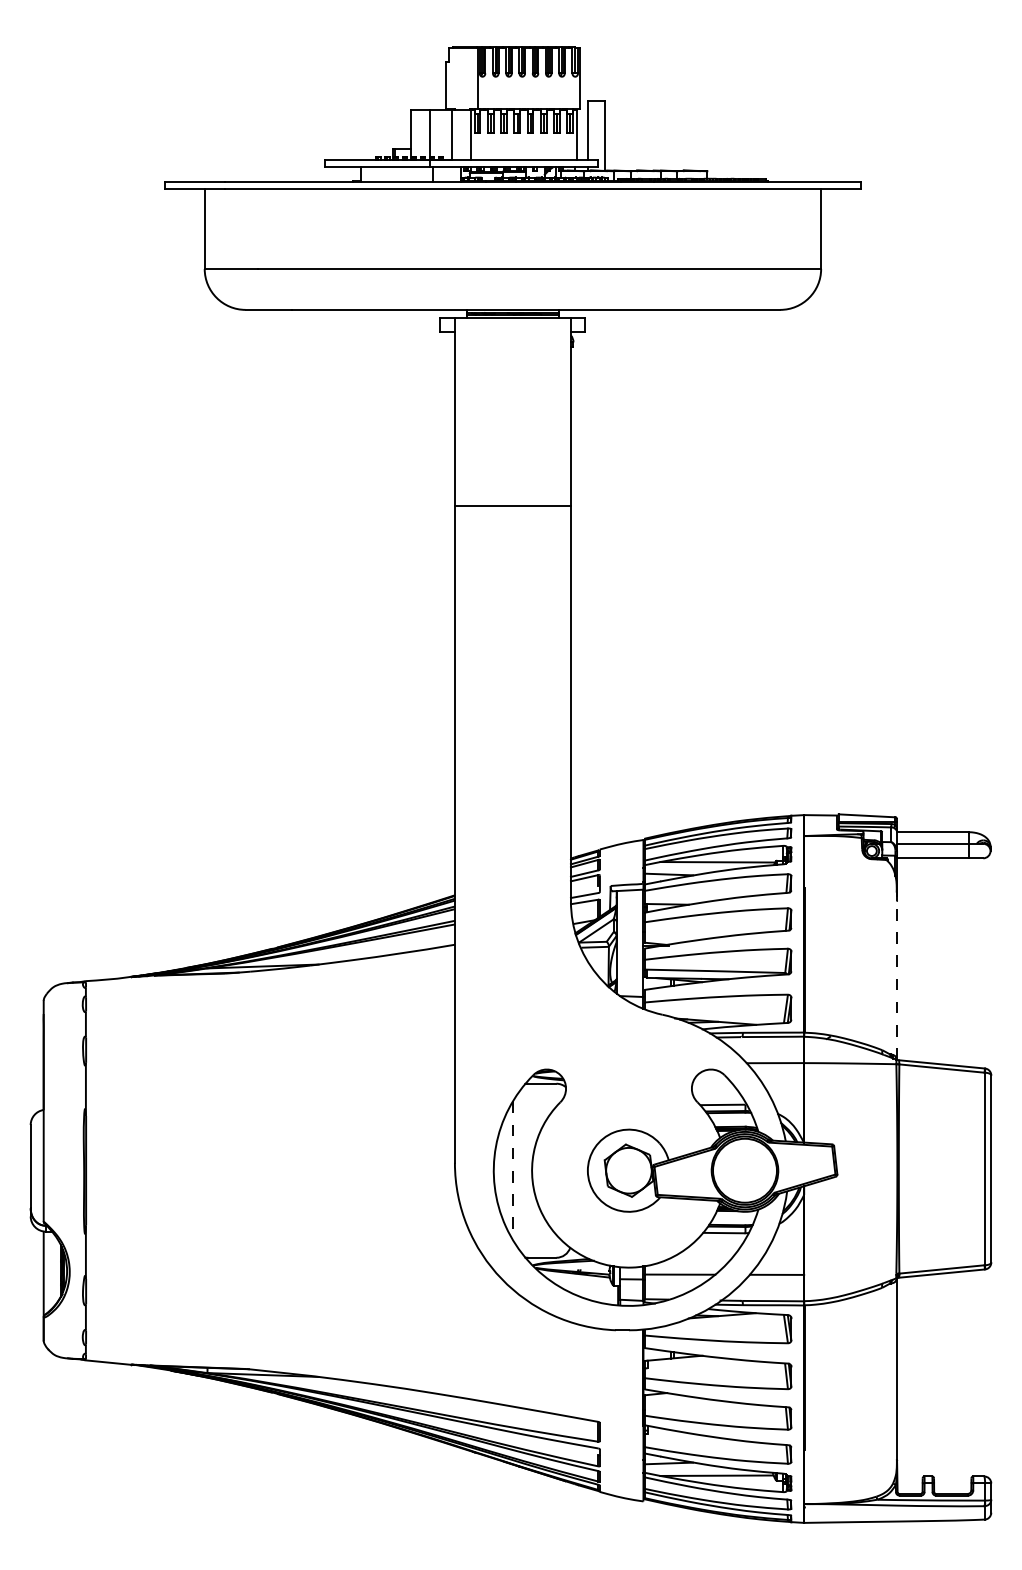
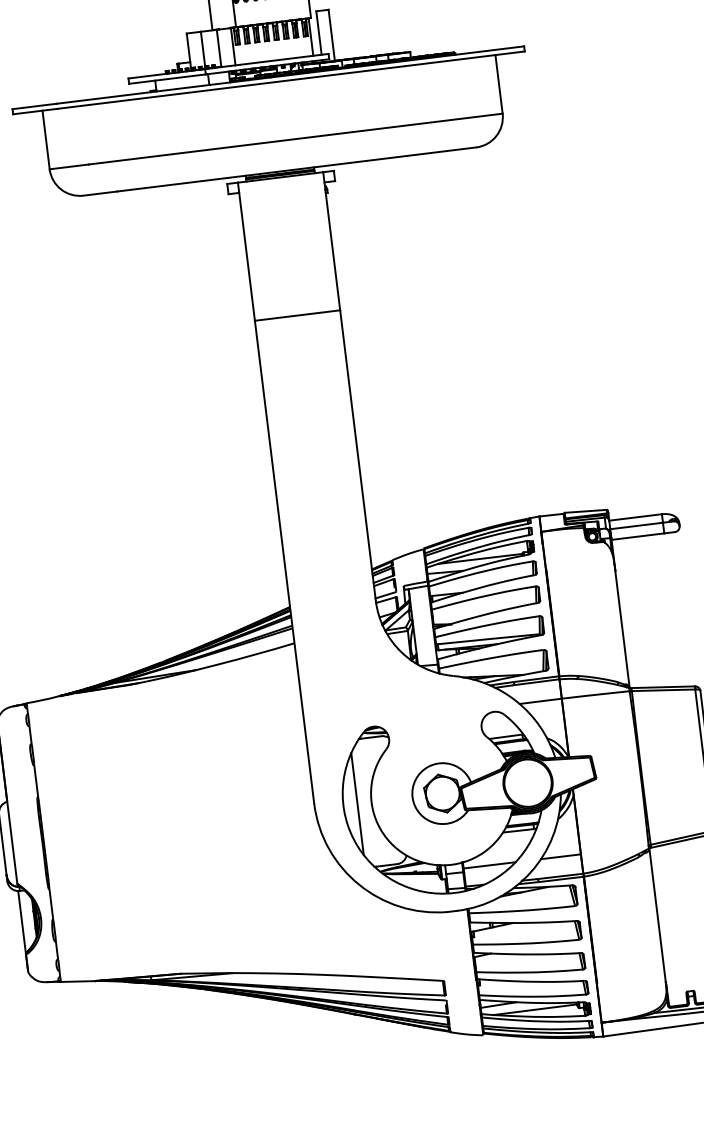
line: (896, 976) -> (621, 626), dashed -> solid
line: (512, 1171) -> (357, 804), dashed -> solid

